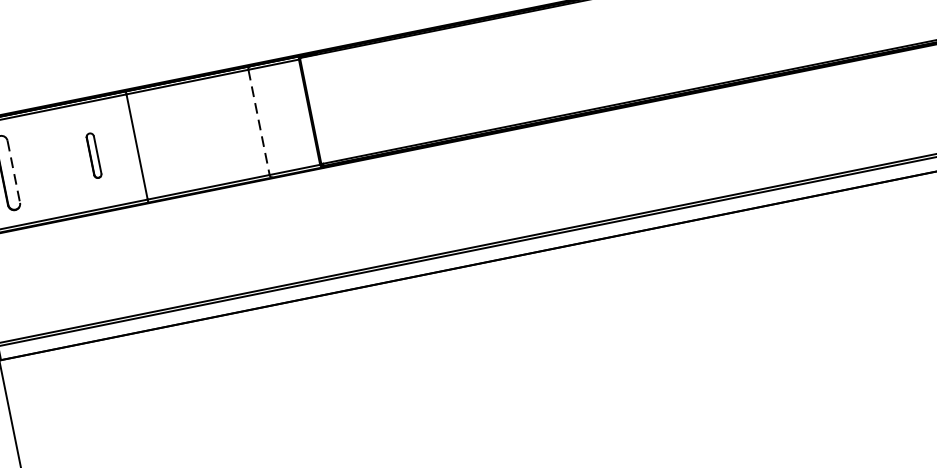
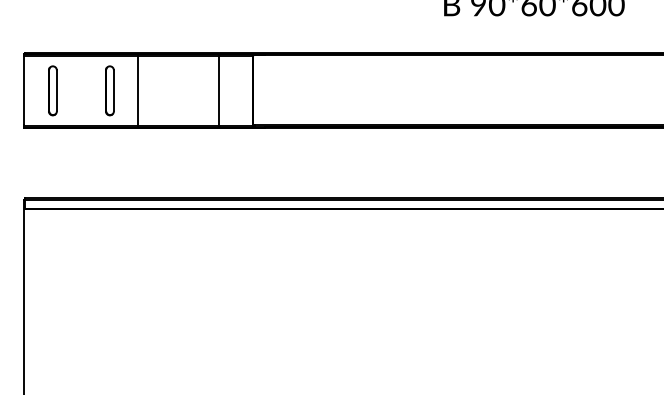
line: (259, 121) -> (219, 90), dashed -> solid
part: (93, 155) -> (109, 90), size x1.67
line: (13, 171) -> (56, 90), dashed -> solid

